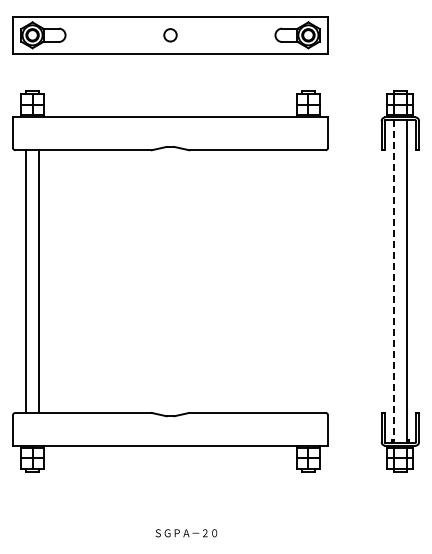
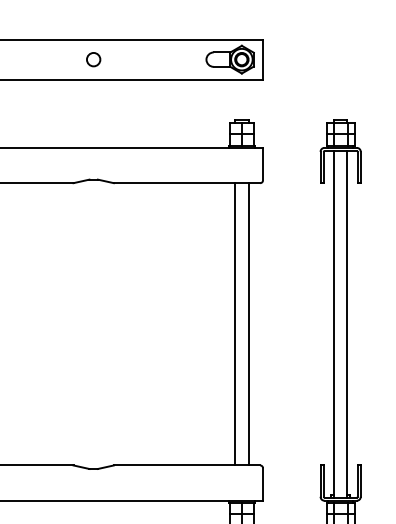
line: (302, 281) -> (235, 324), added
line: (314, 281) -> (248, 324), added
line: (394, 282) -> (334, 325), dashed -> solid

